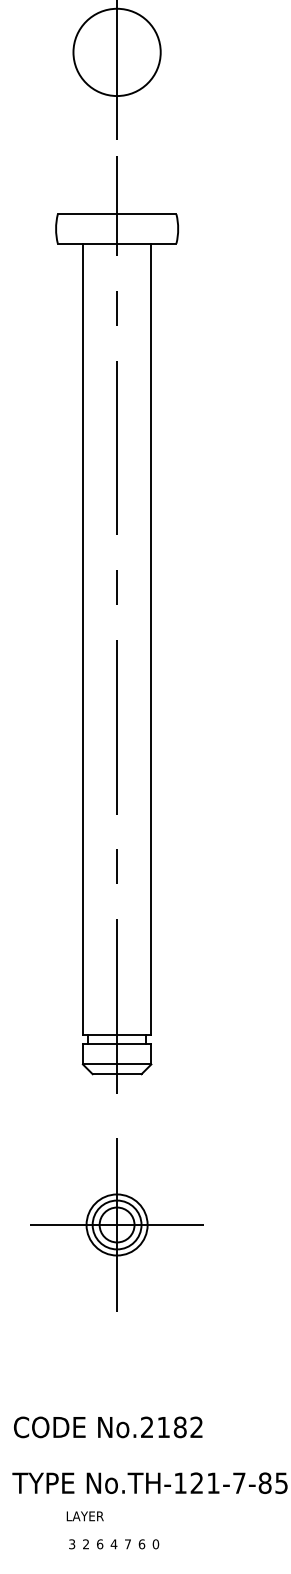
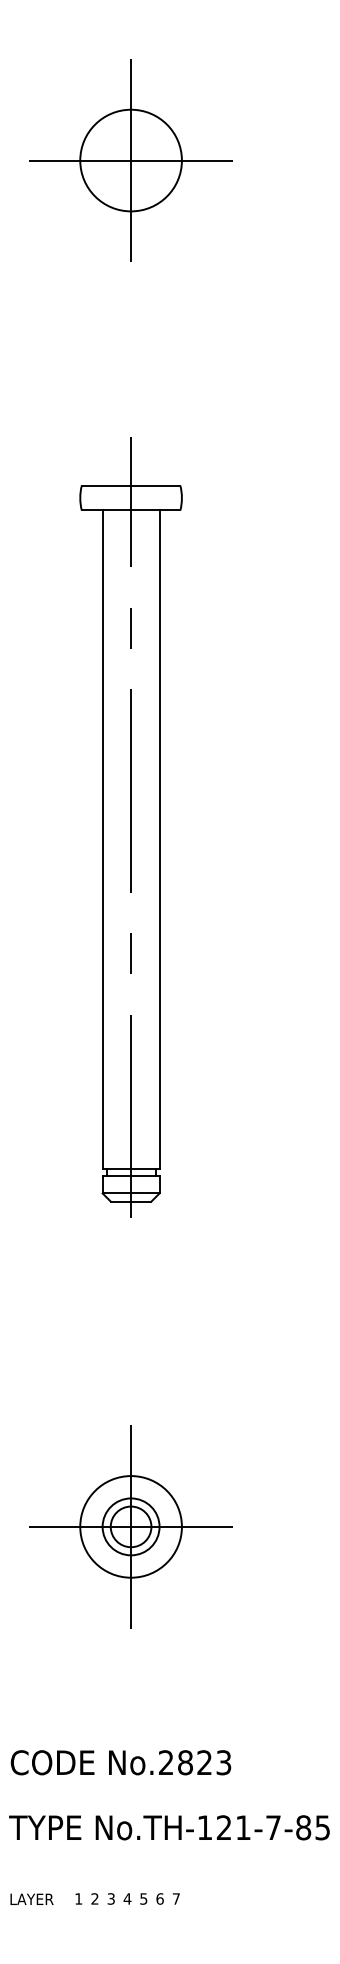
line: (116, 52) -> (130, 160), added
part: (116, 624) -> (130, 827), size x0.71
circle: (116, 1224) -> (130, 1526), size x1.43
text: (180, 1427) -> (204, 1762), No.2182 -> No.2823
text: (84, 1515) -> (31, 1898), moved
text: (71, 1543) -> (78, 1898), 3 -> 1
text: (100, 1543) -> (111, 1898), 6 -> 3
text: (127, 1543) -> (143, 1898), 7 -> 5
text: (156, 1543) -> (176, 1898), 0 -> 7

